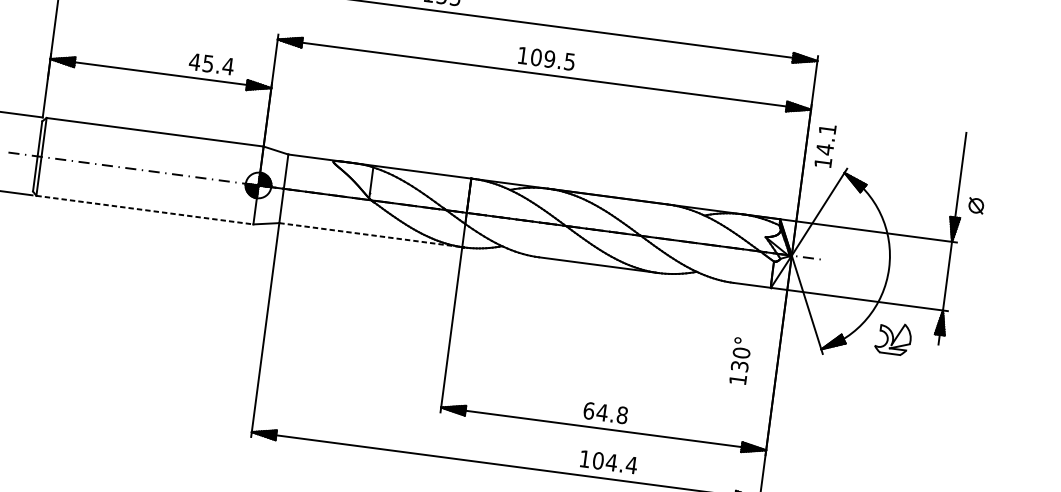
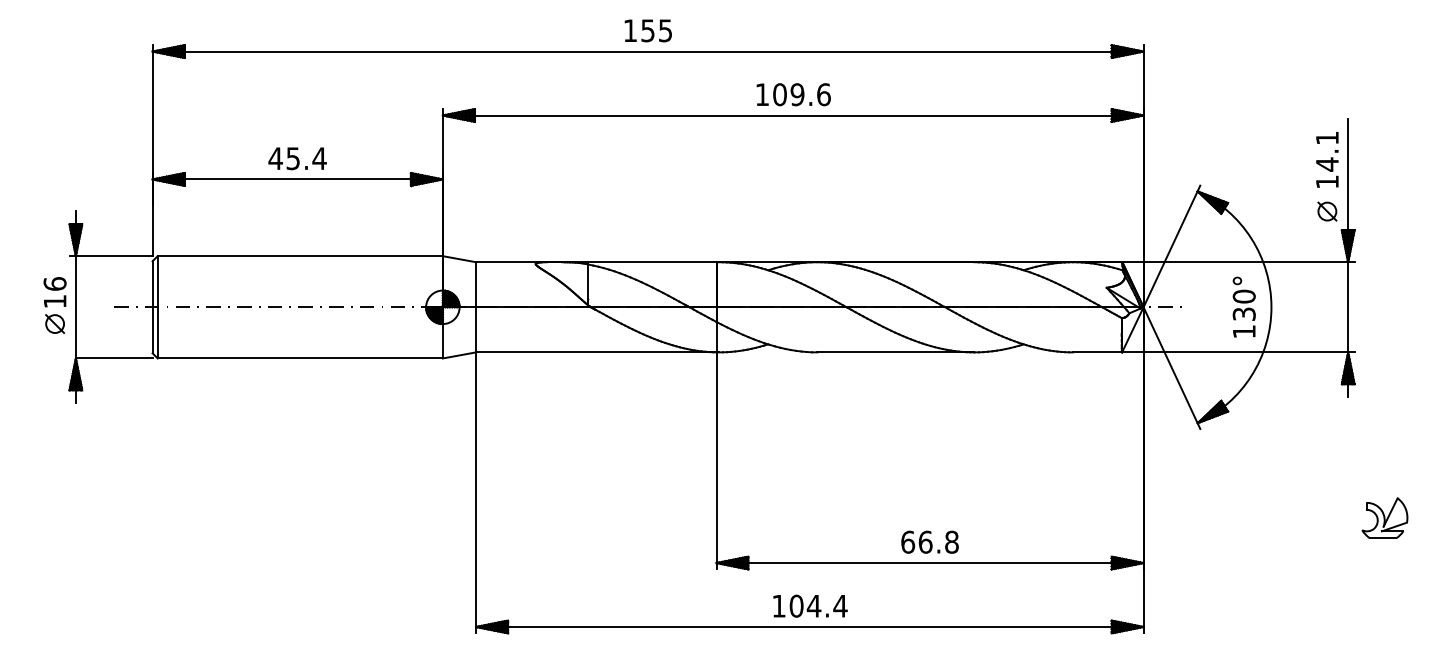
text: (569, 61) -> (823, 94), 109.5 -> 109.6
text: (211, 64) -> (297, 158), moved
text: (825, 145) -> (1327, 159), moved
part: (976, 205) -> (1327, 211), moved
line: (145, 210) -> (300, 358), dashed -> solid
line: (370, 235) -> (596, 352), dashed -> solid
part: (893, 338) -> (1384, 517), moved
text: (740, 360) -> (1243, 306), moved
text: (602, 412) -> (925, 541), 64.8 -> 66.8
text: (609, 461) -> (810, 605), moved

